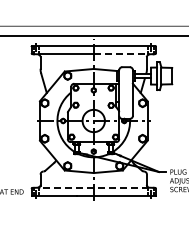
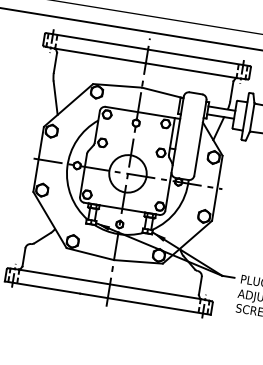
line: (121, 54) -> (191, 71), dashed -> solid
line: (93, 187) -> (109, 283), dashed -> solid

